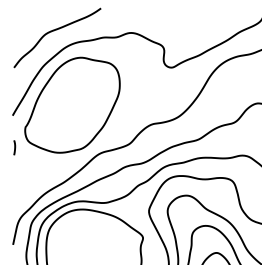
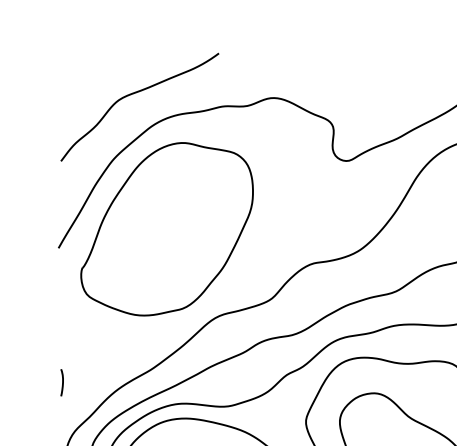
curve: (14, 147) -> (61, 382), moved

